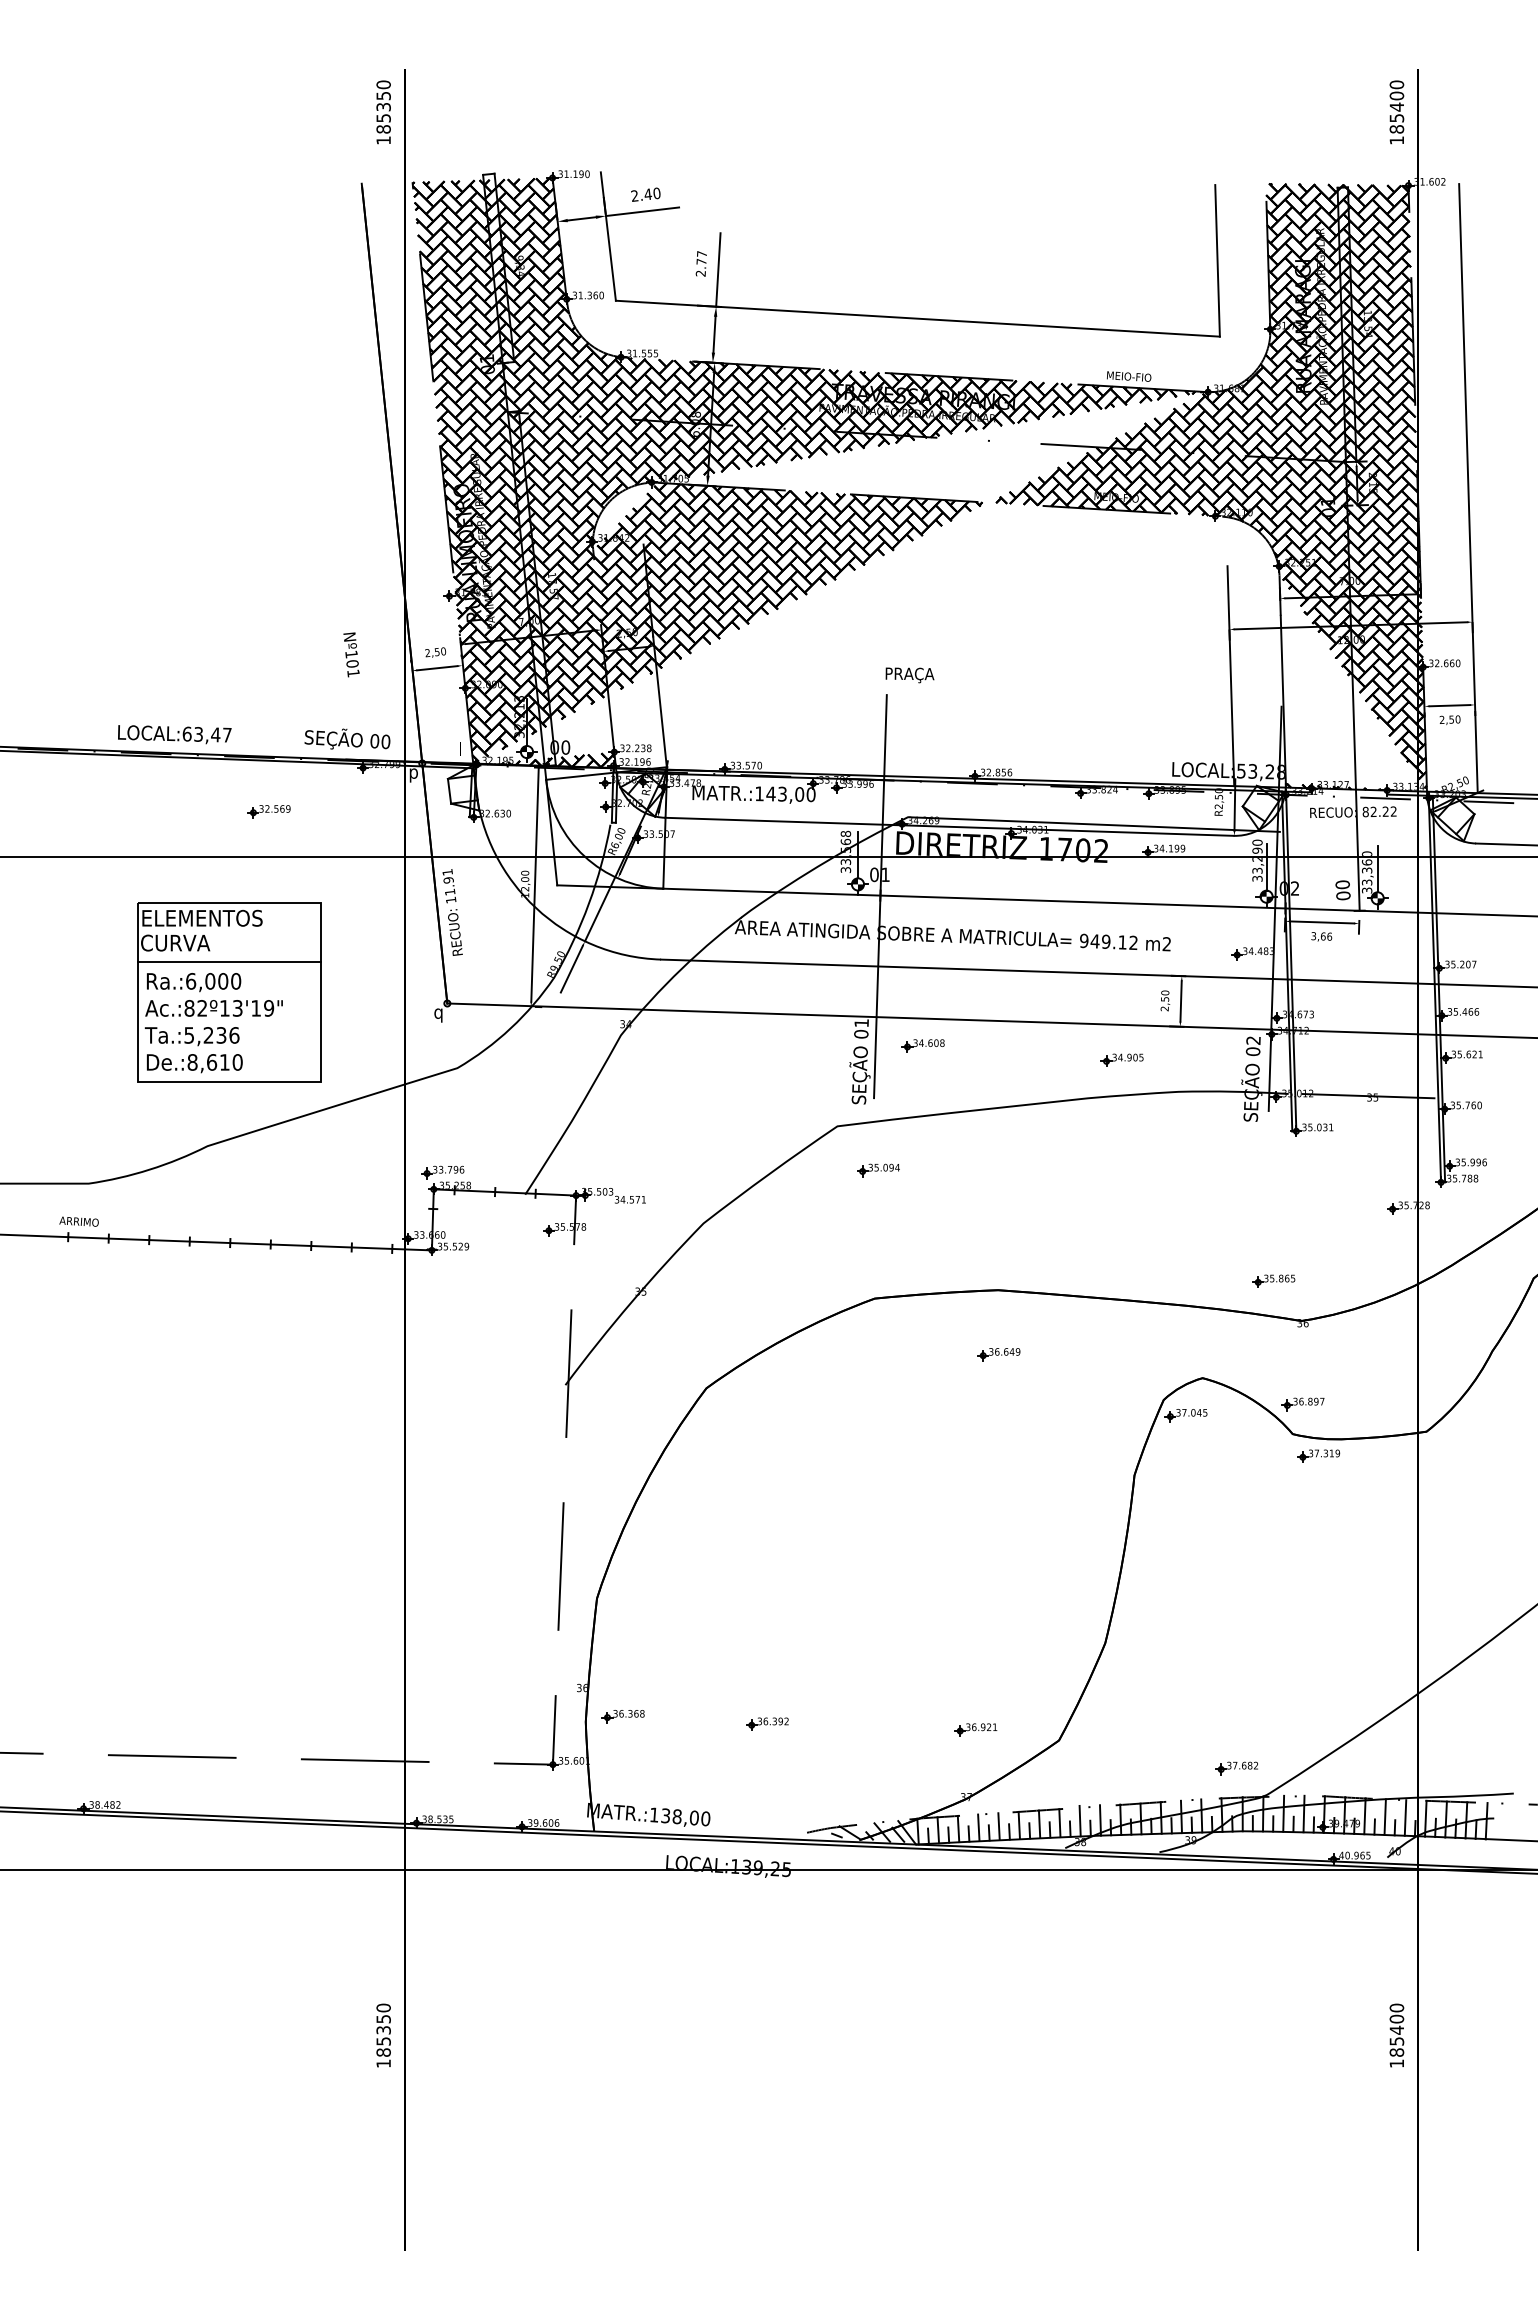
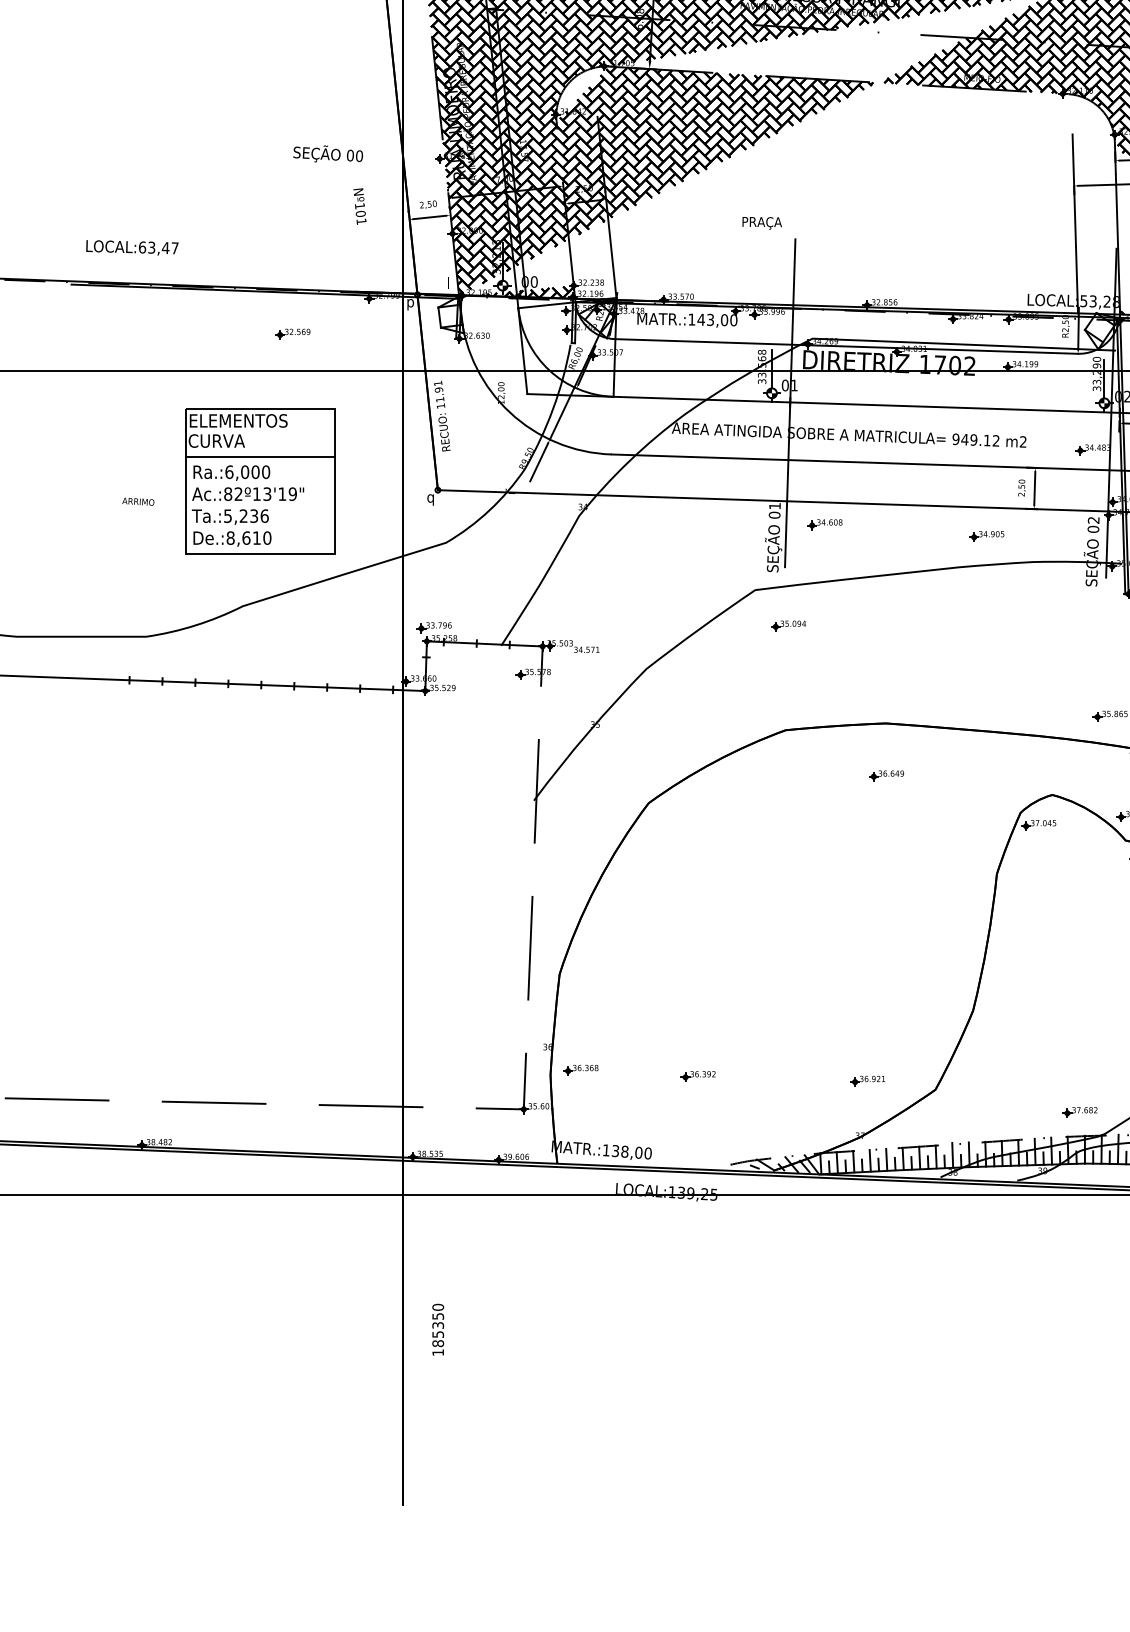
text: (909, 675) -> (761, 223), moved
text: (174, 734) -> (132, 247), moved
text: (347, 738) -> (328, 153), moved
line: (534, 884) -> (508, 393), removed
text: (78, 1221) -> (137, 501), moved
text: (383, 2035) -> (438, 1329), moved

